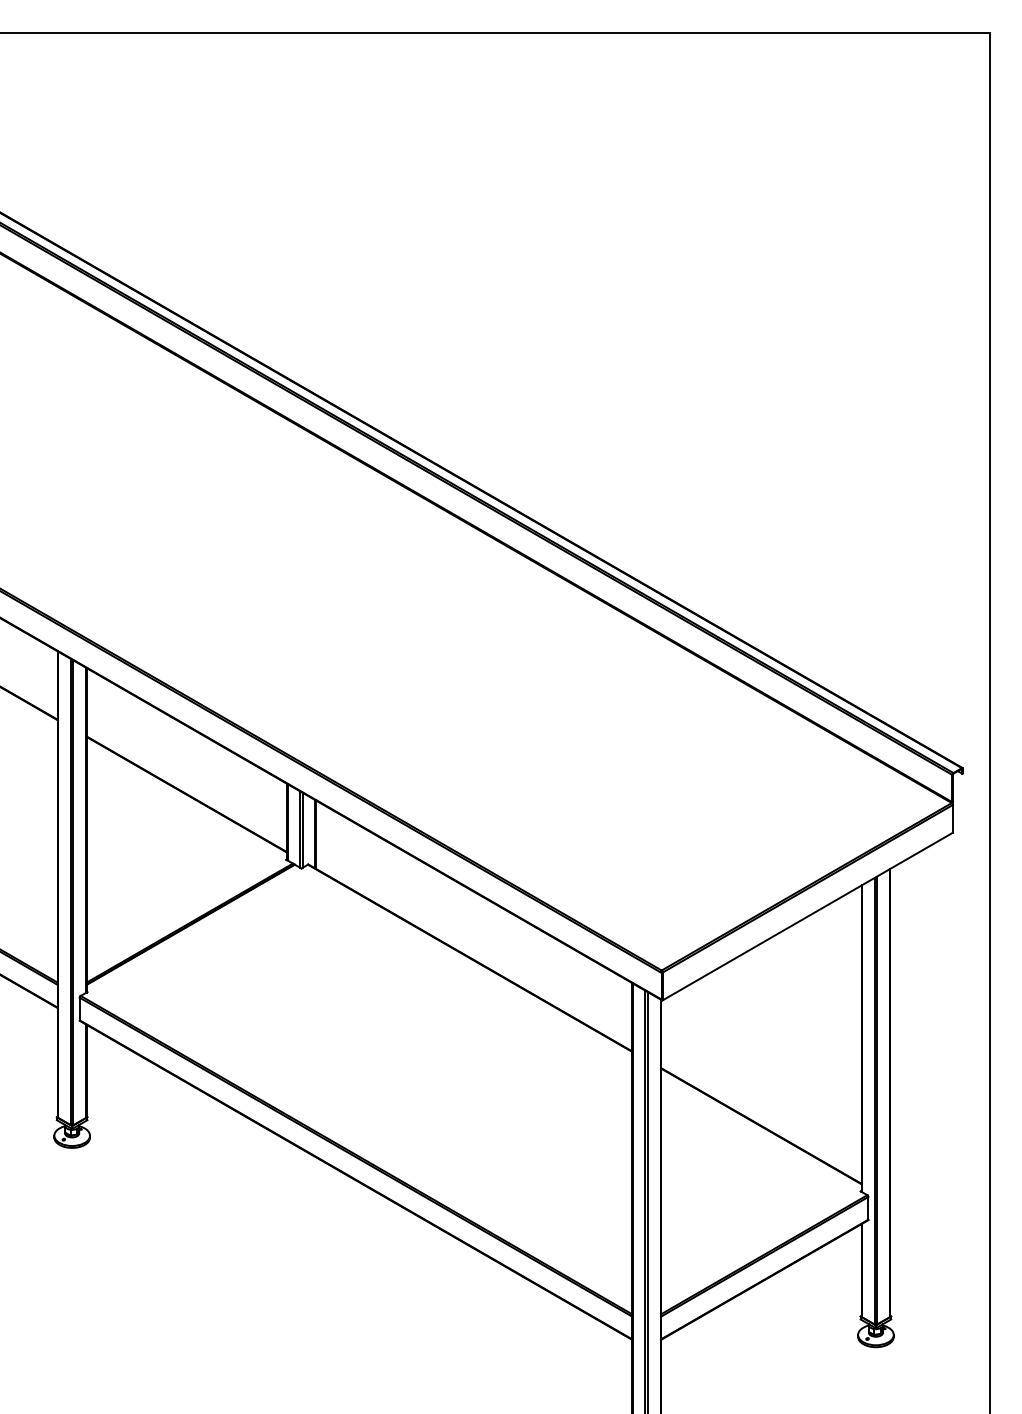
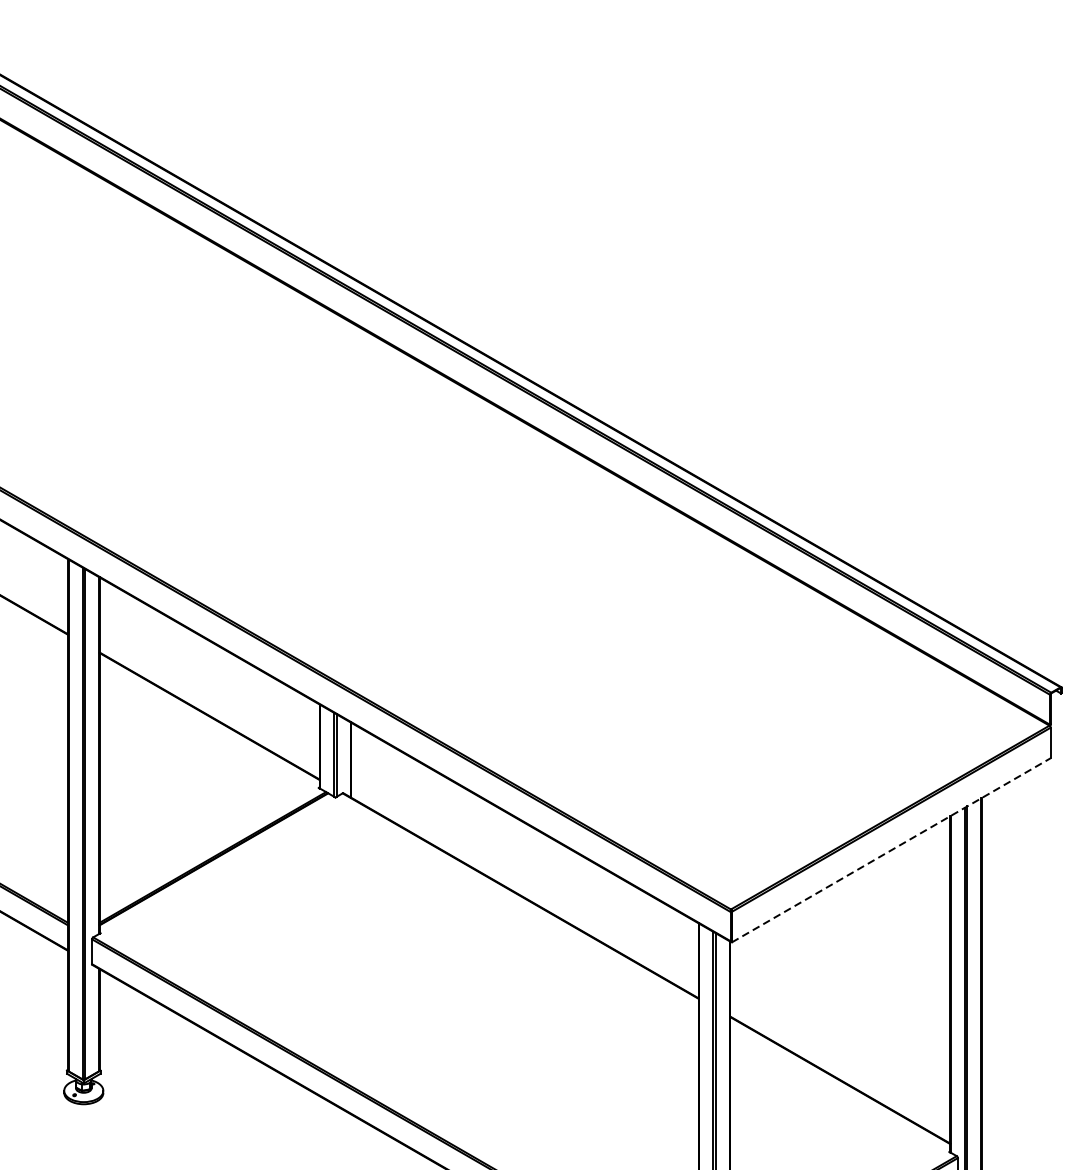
line: (807, 916) -> (891, 850), solid -> dashed

